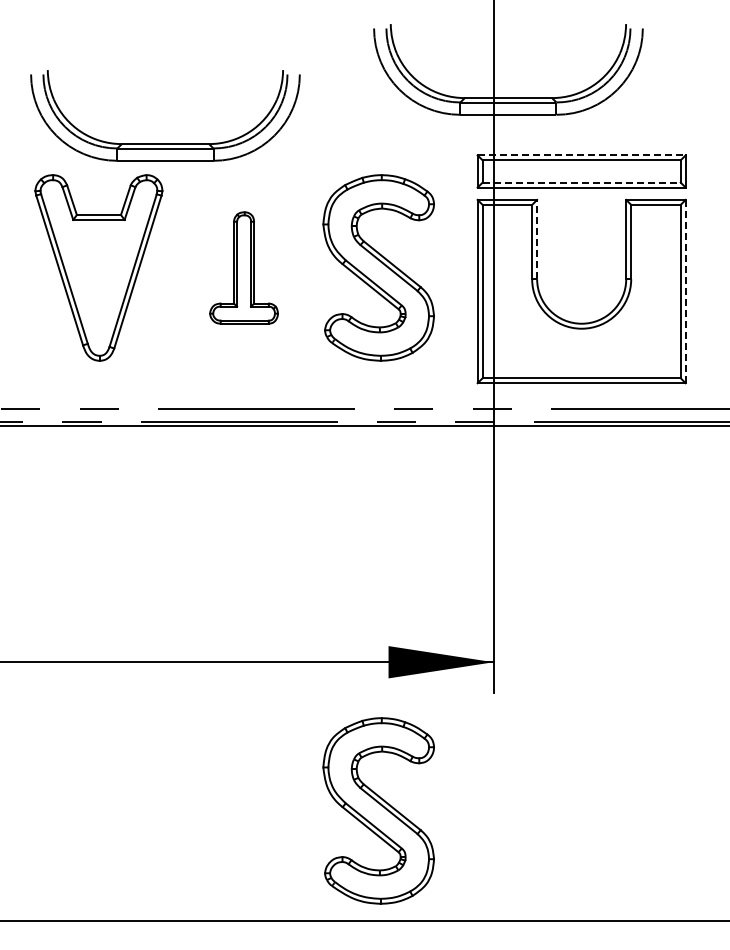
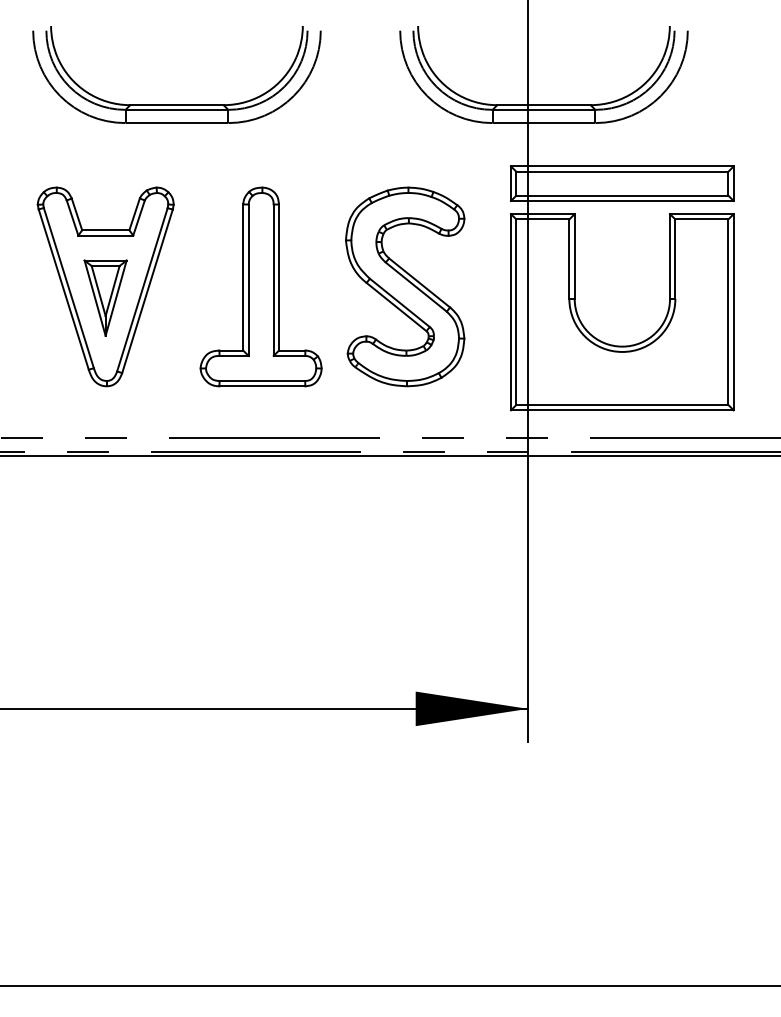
part: (165, 143) -> (177, 104), moved
line: (582, 155) -> (623, 166), dashed -> solid
line: (582, 182) -> (623, 195), dashed -> solid
line: (537, 239) -> (575, 256), dashed -> solid
part: (243, 267) -> (260, 286), size x1.67
part: (98, 278) -> (105, 298), added
line: (685, 291) -> (733, 312), dashed -> solid
part: (378, 810) -> (404, 867), removed

